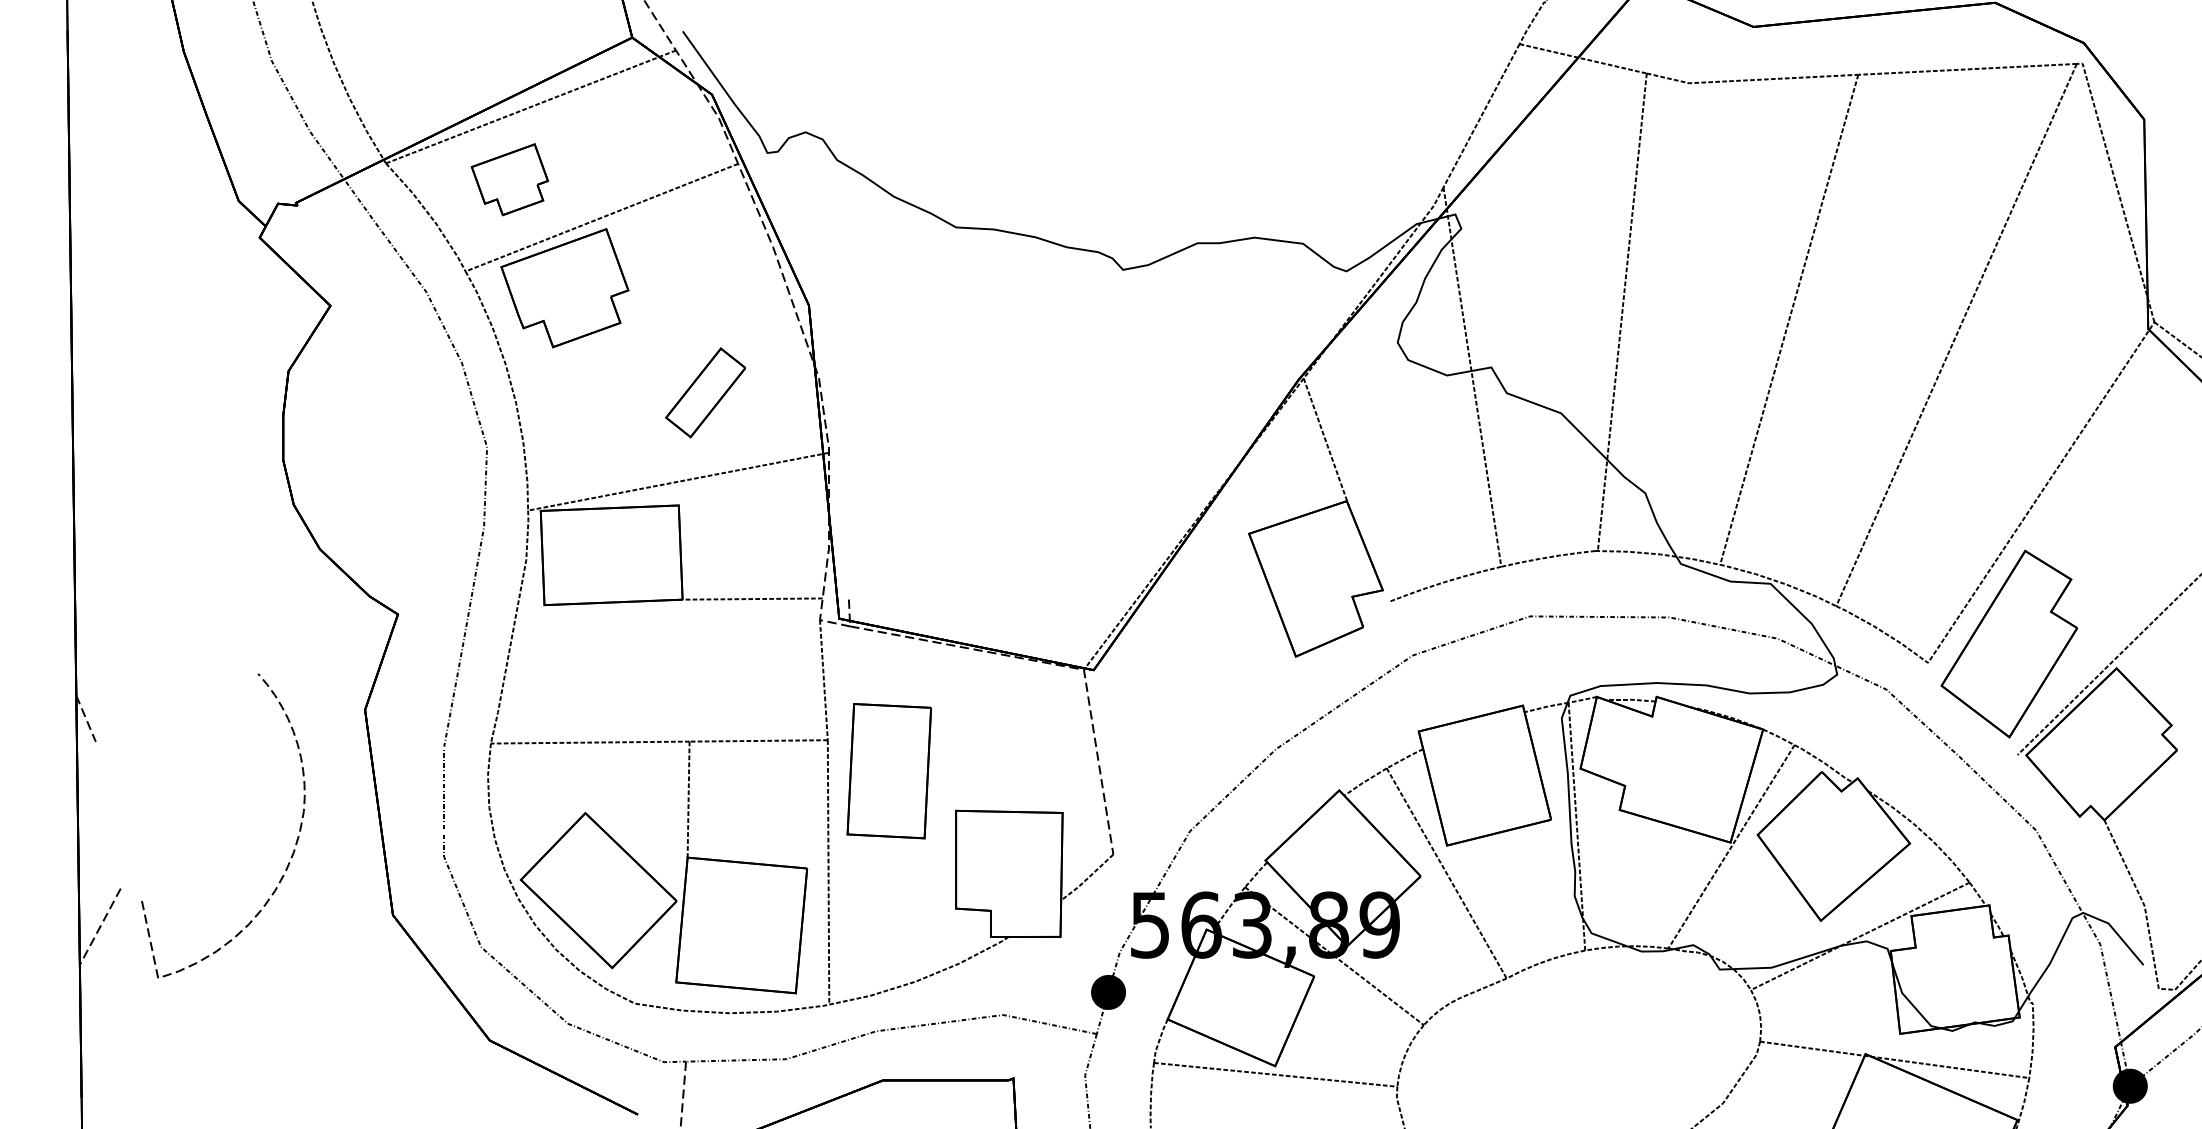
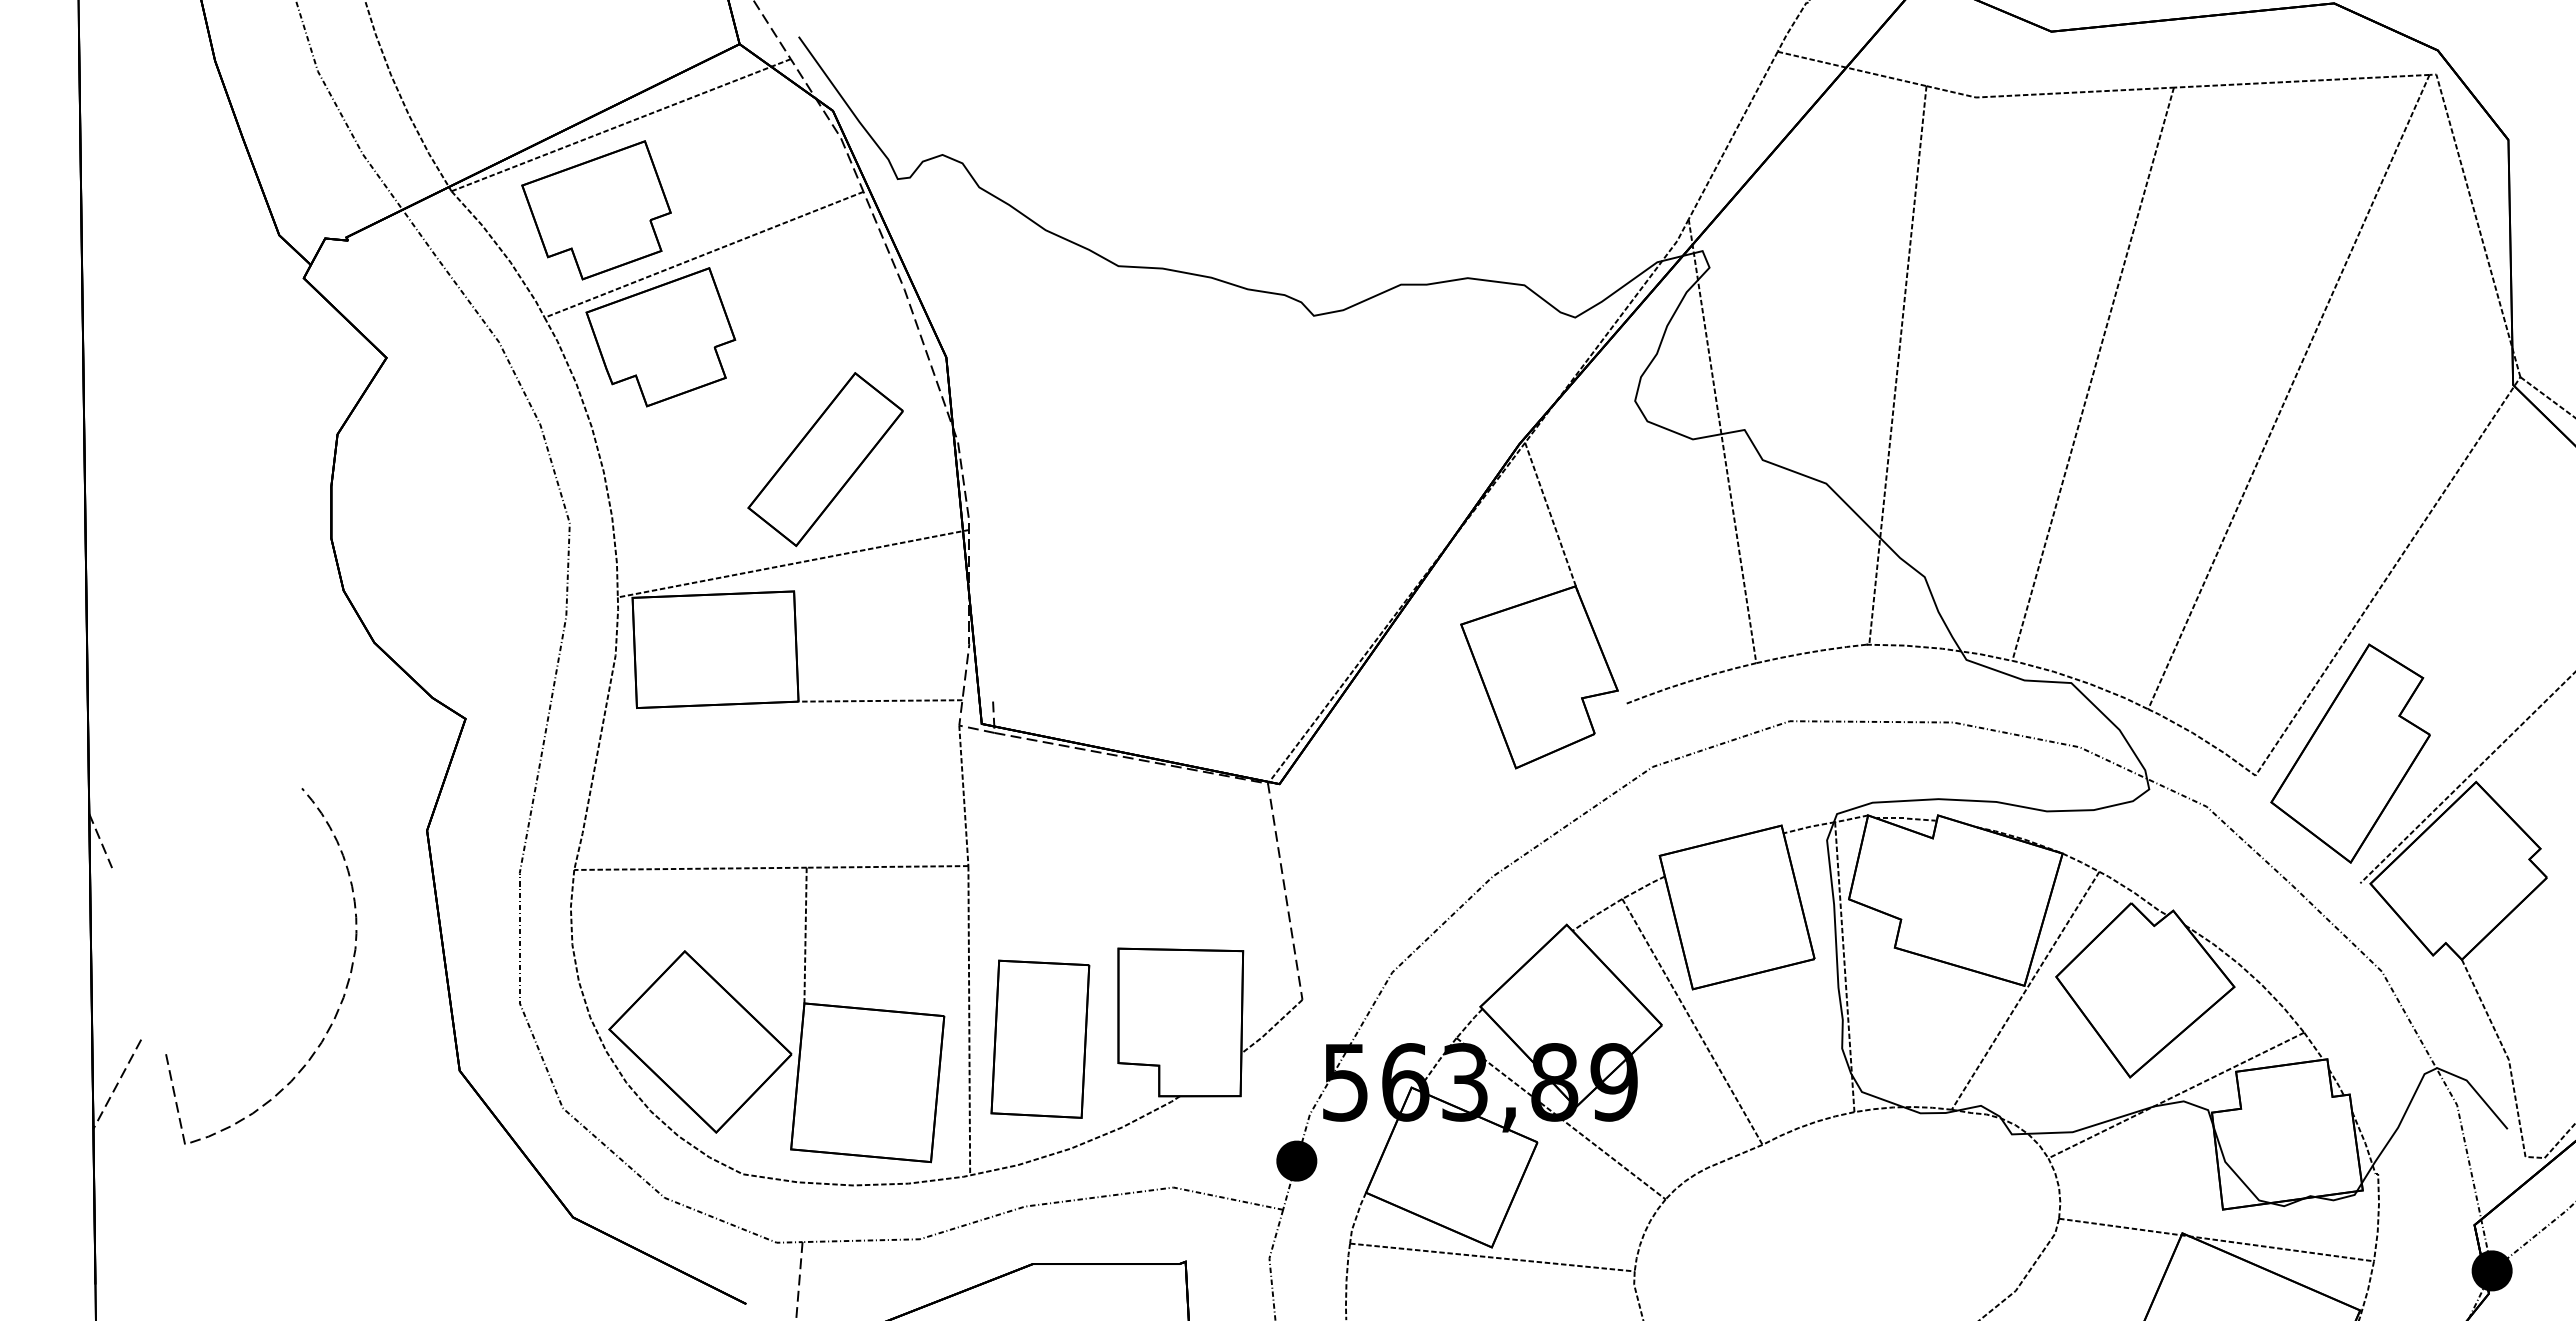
part: (509, 179) -> (596, 210), size x1.67
part: (705, 392) -> (825, 459), size x1.67
part: (889, 770) -> (1040, 1038), moved

